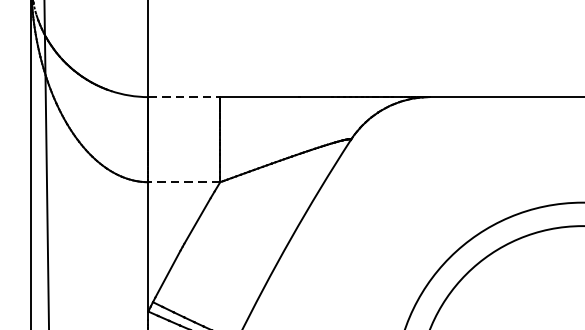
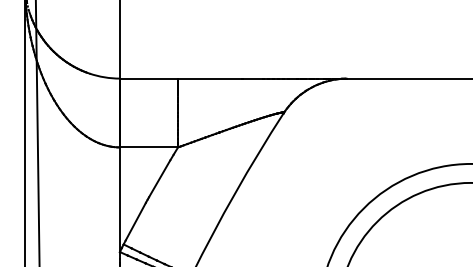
line: (184, 96) -> (149, 78), dashed -> solid
line: (183, 182) -> (148, 147), dashed -> solid

